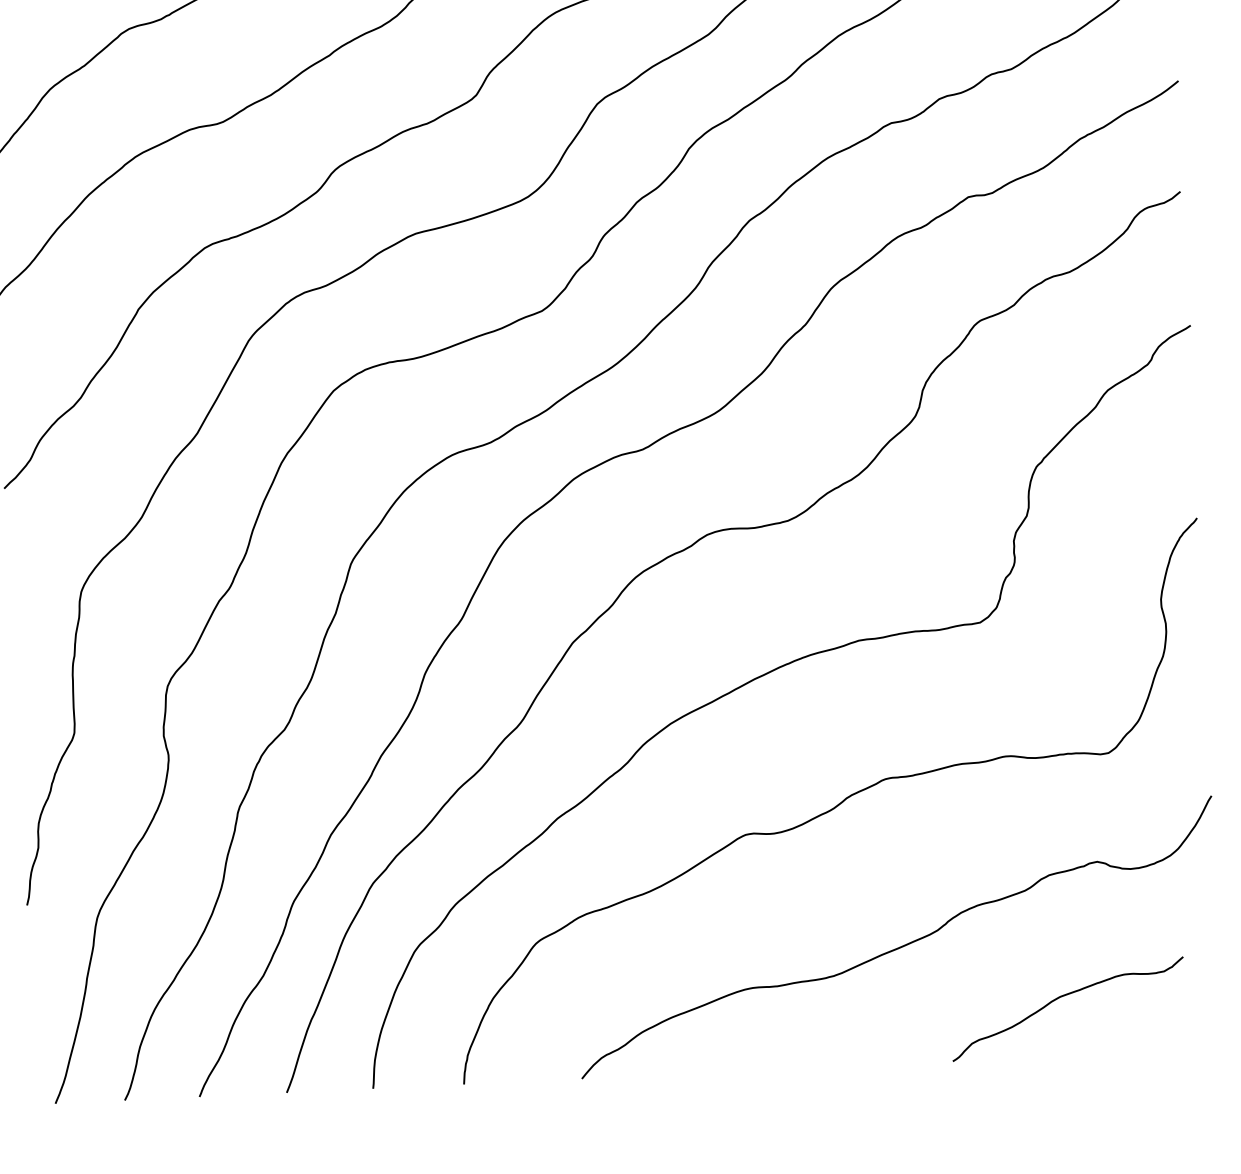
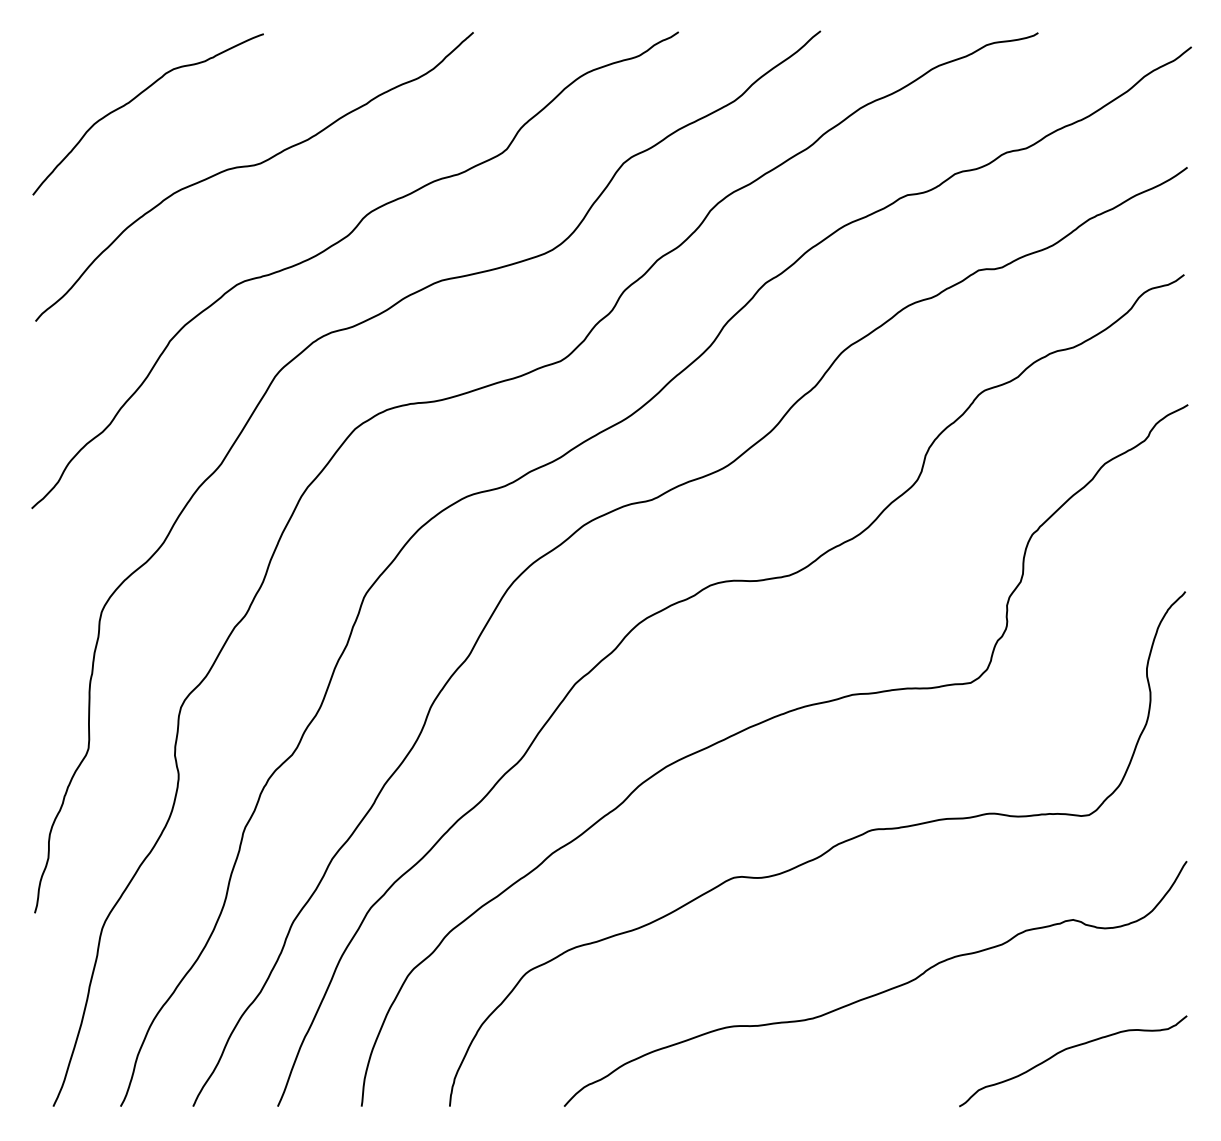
curve: (1062, 997) -> (1068, 1049), moved

